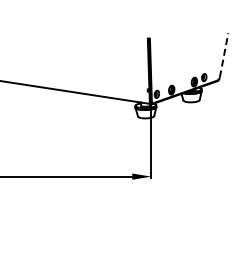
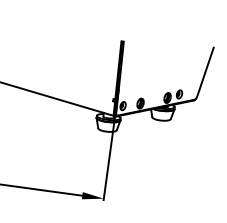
line: (224, 54) -> (206, 71), dashed -> solid

